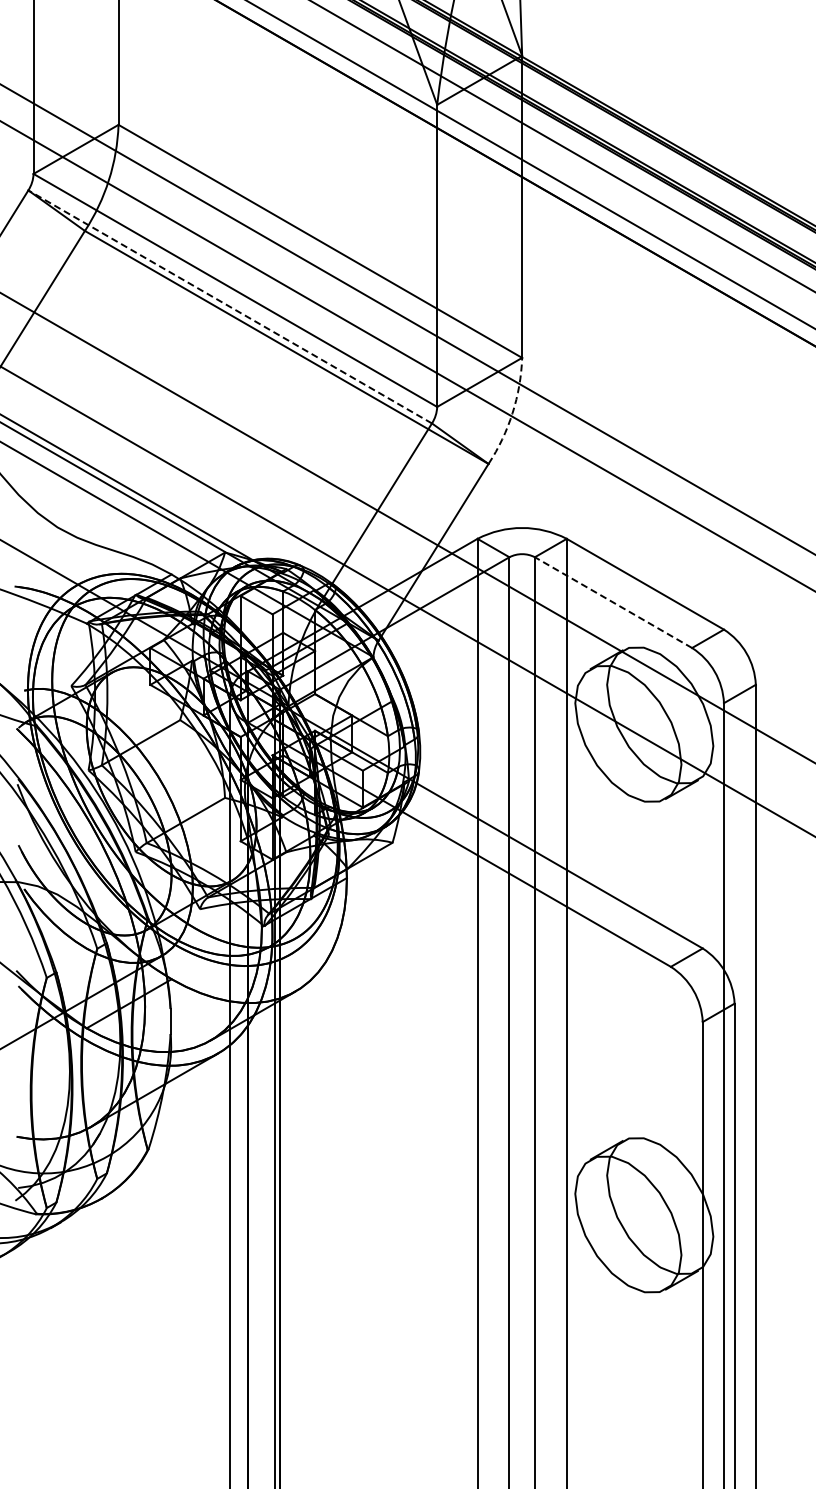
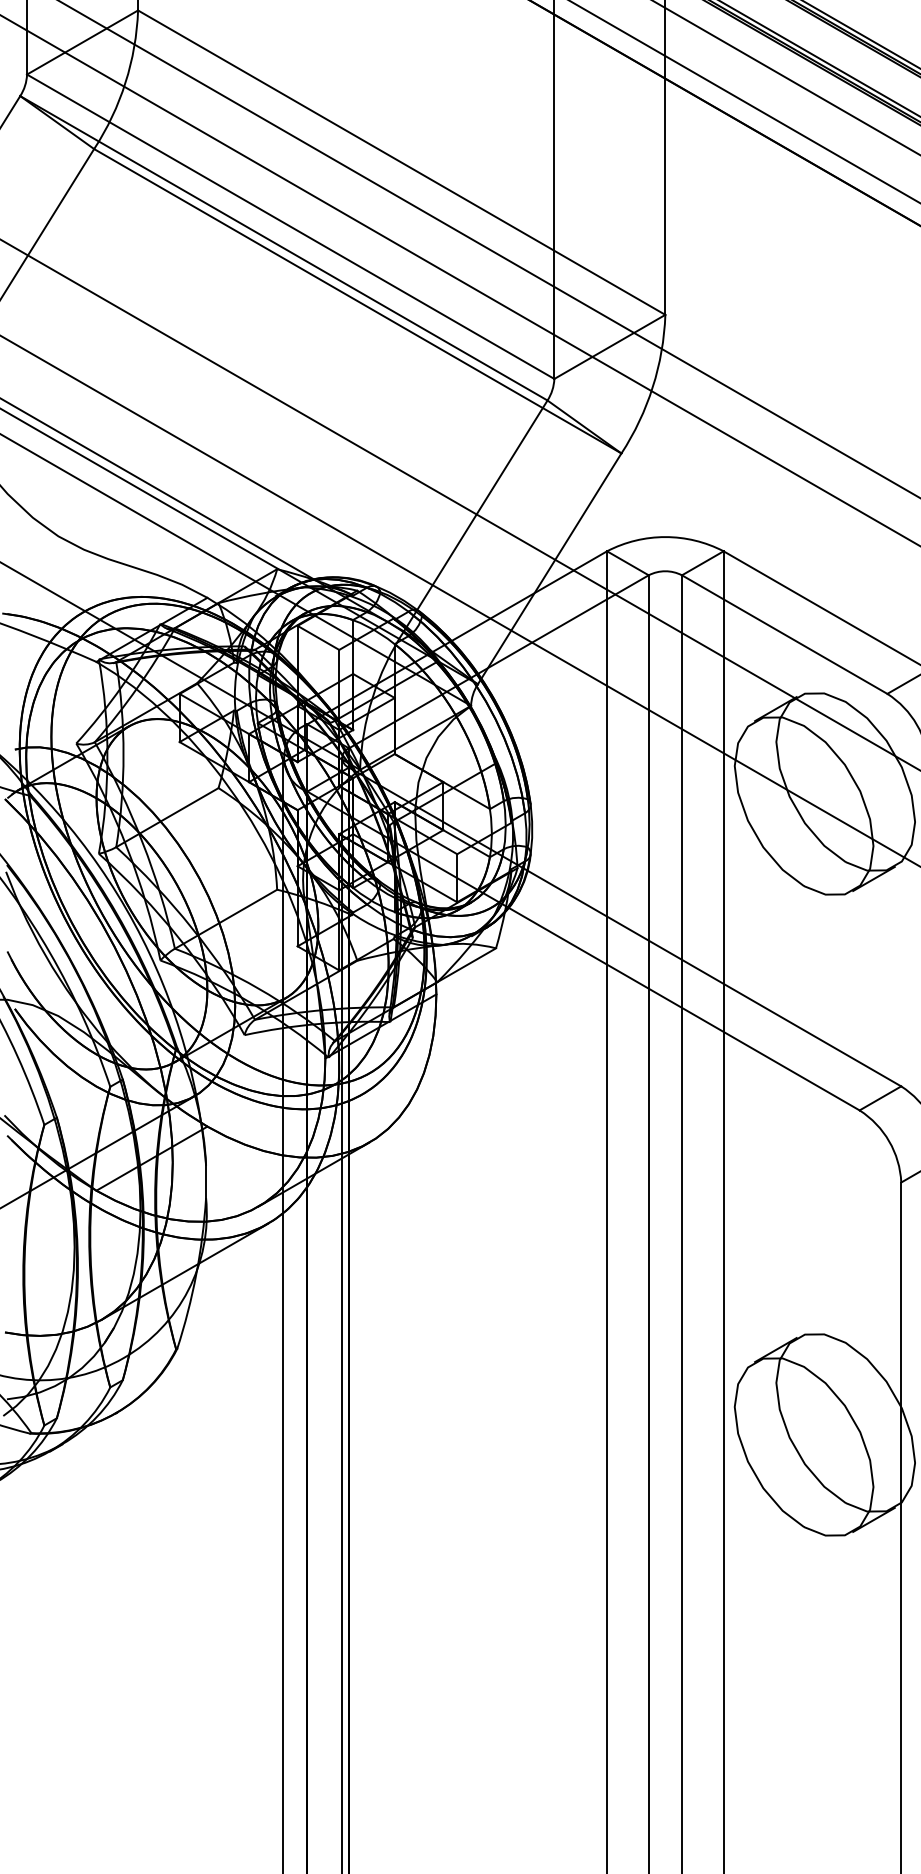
line: (229, 306) -> (283, 247), dashed -> solid
arc: (512, 413) -> (652, 387), dashed -> solid
line: (613, 602) -> (784, 634), dashed -> solid

